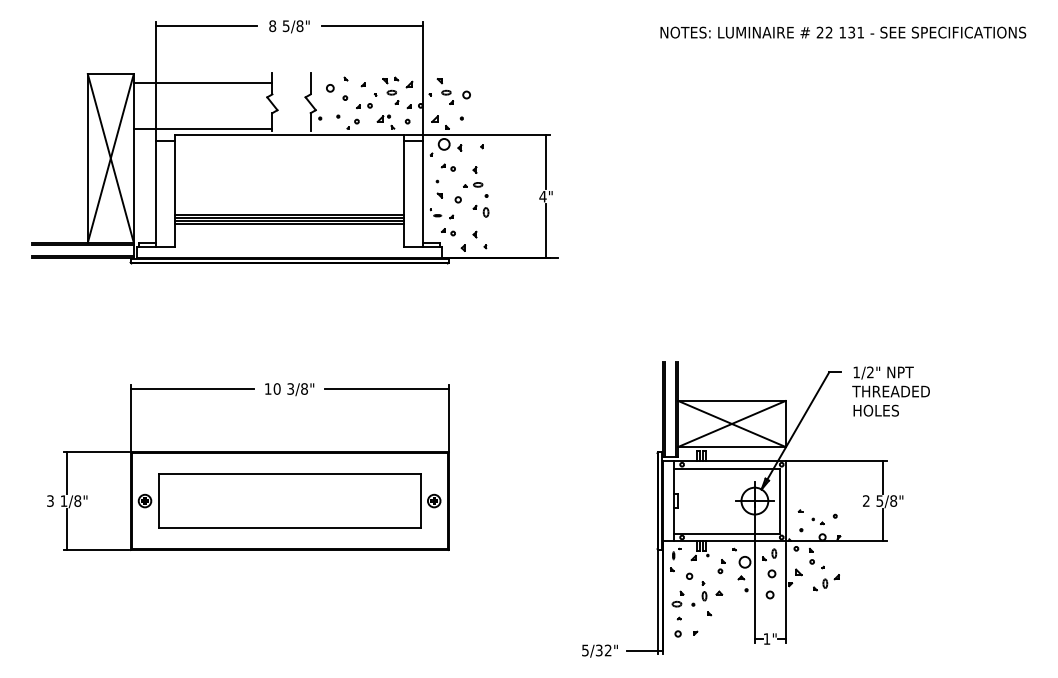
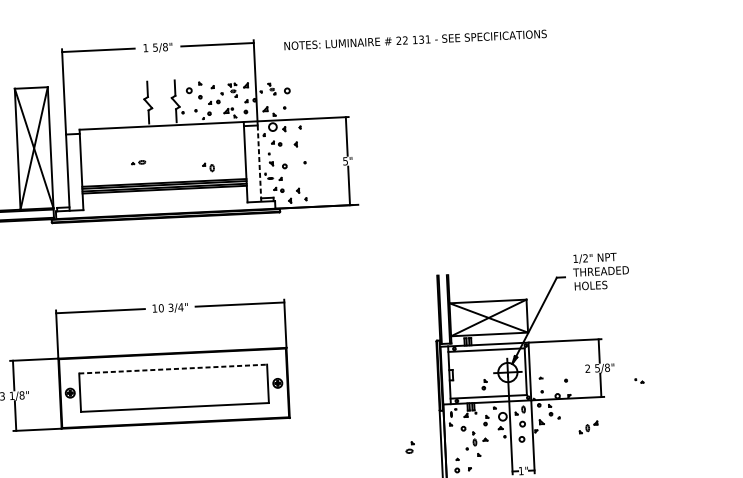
text: (272, 26) -> (145, 48), 8 -> 1
text: (843, 32) -> (415, 39), moved
line: (202, 82) -> (97, 90), removed
part: (390, 90) -> (232, 90), size x0.7
part: (444, 91) -> (271, 89), size x0.6
line: (202, 128) -> (98, 123), removed
part: (473, 184) -> (138, 162), moved
line: (423, 194) -> (259, 163), solid -> dashed
text: (542, 196) -> (345, 161), 4" -> 5"
part: (480, 210) -> (208, 166), moved
text: (304, 388) -> (180, 306), 3/8" -> 3/4"
text: (890, 391) -> (600, 271), moved
line: (289, 474) -> (173, 369), solid -> dashed
part: (721, 516) -> (484, 384), added
part: (817, 521) -> (638, 381), moved
part: (826, 582) -> (588, 427), moved
part: (677, 598) -> (409, 447), moved

